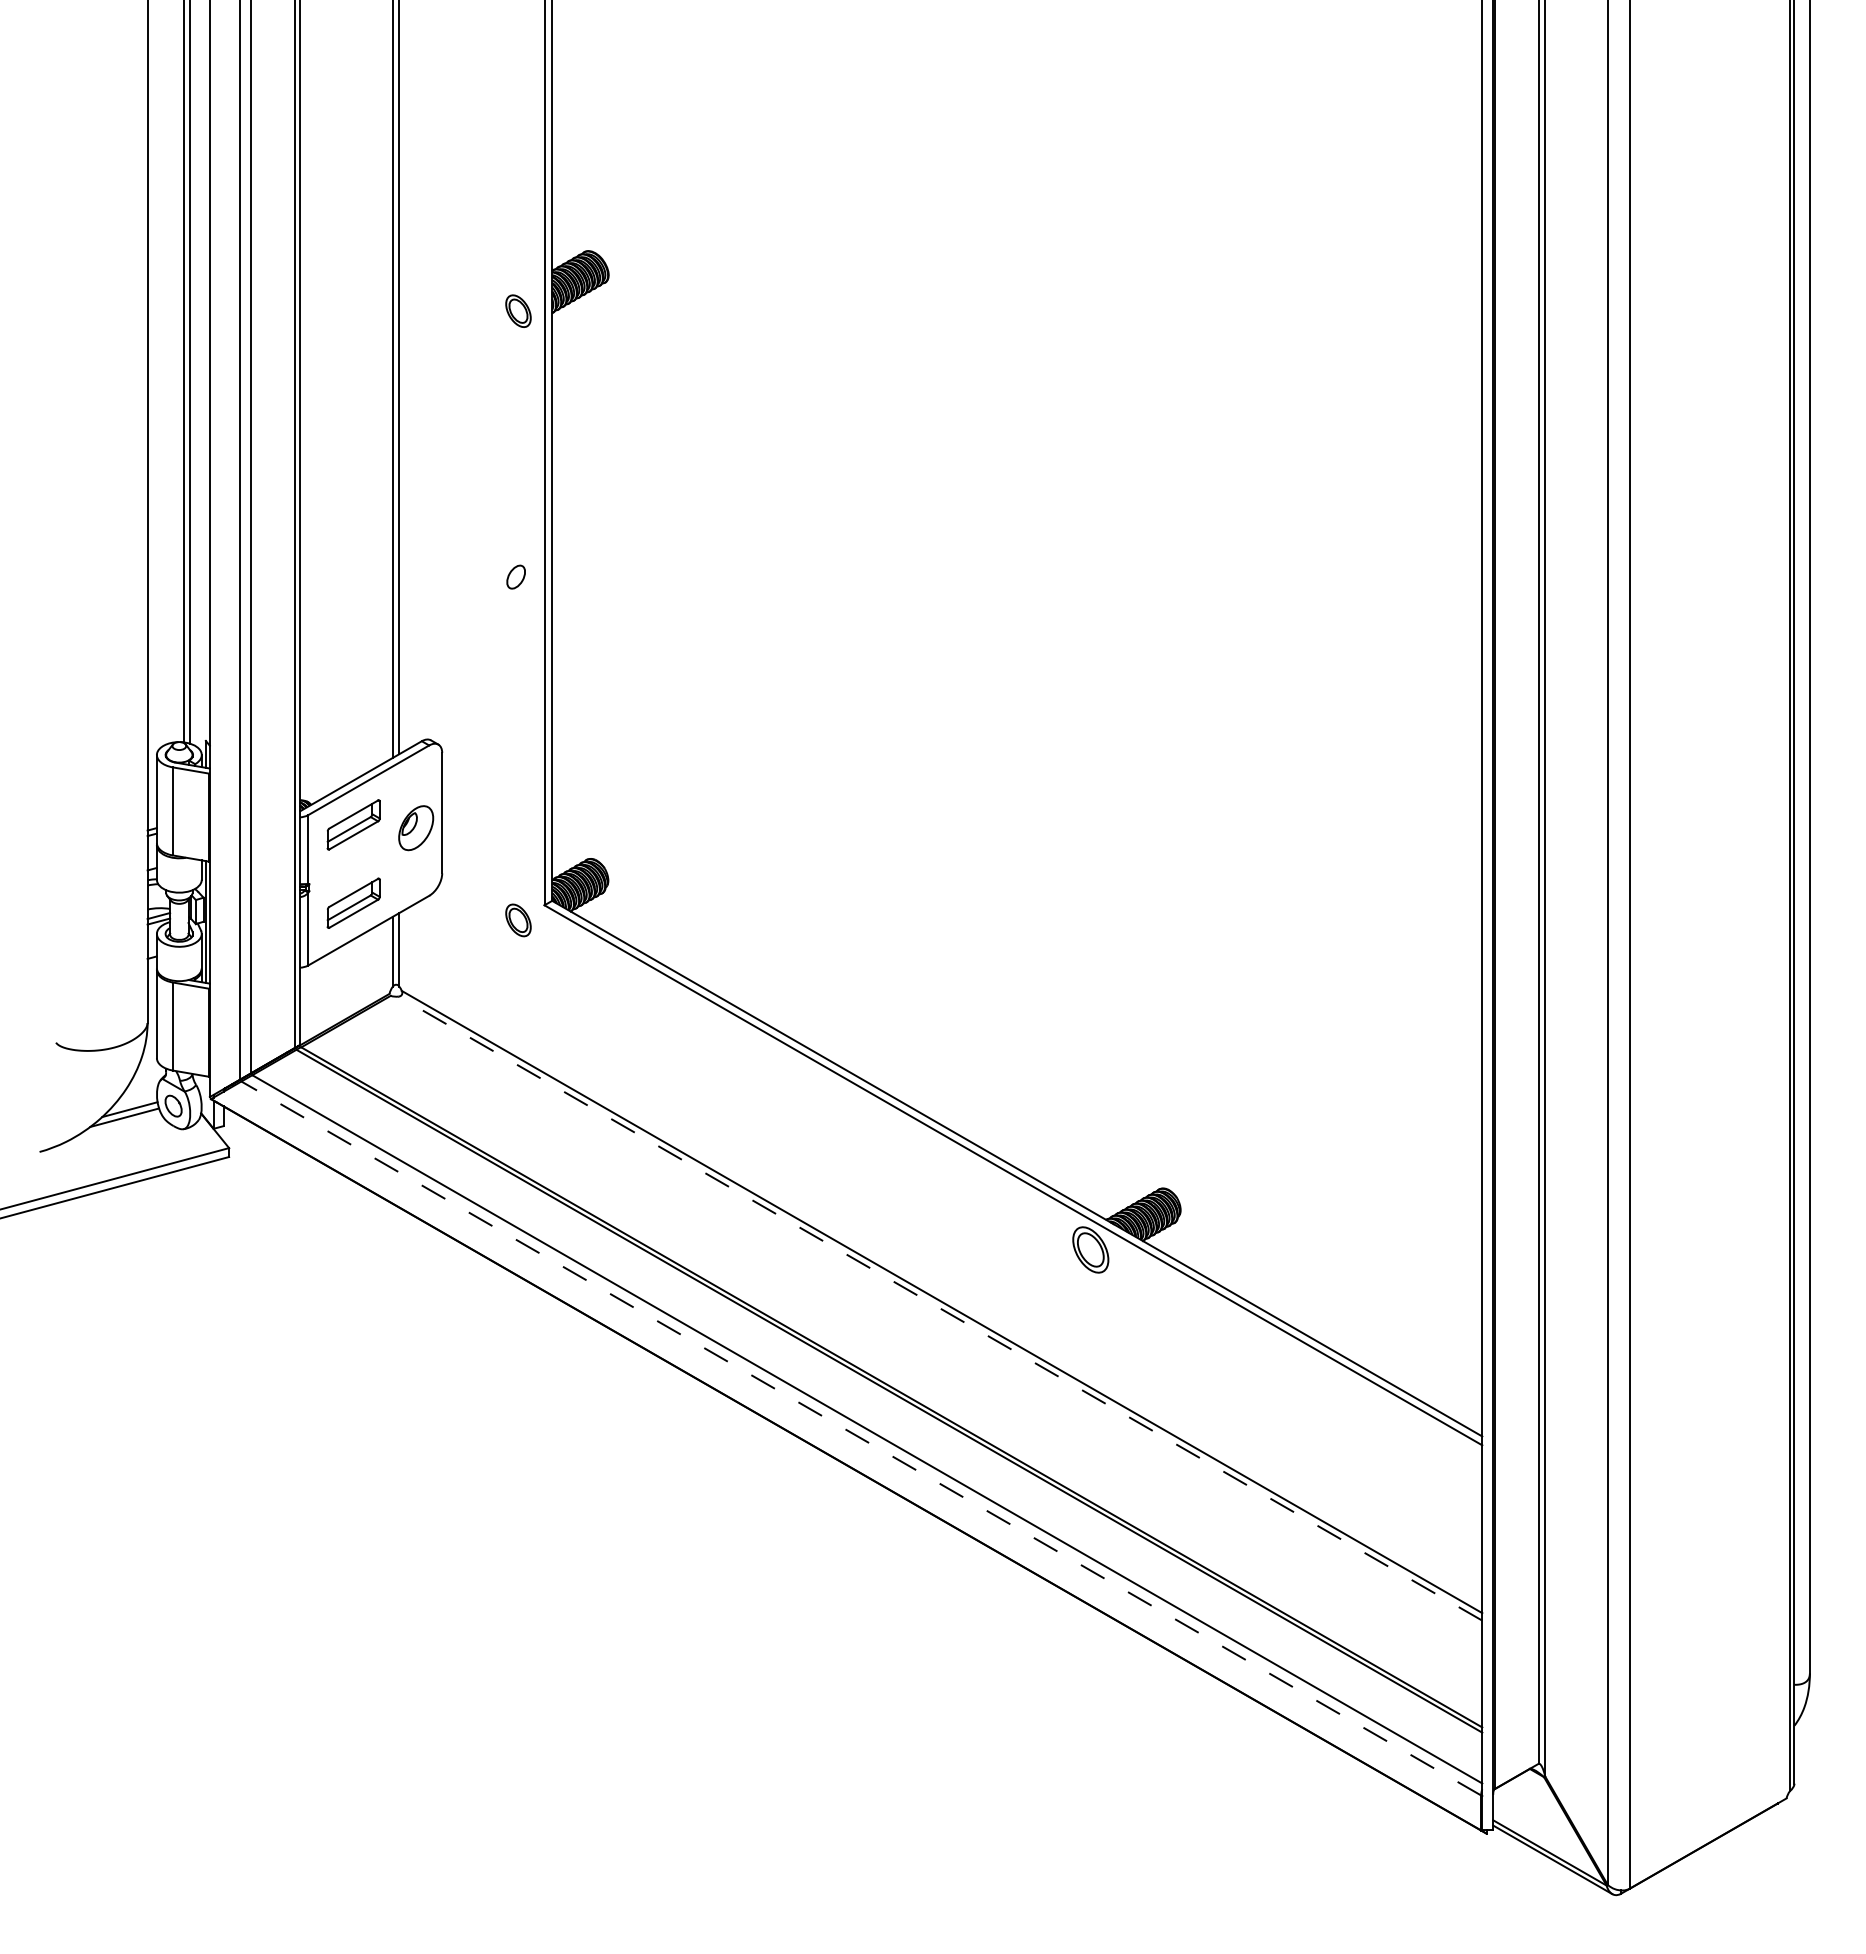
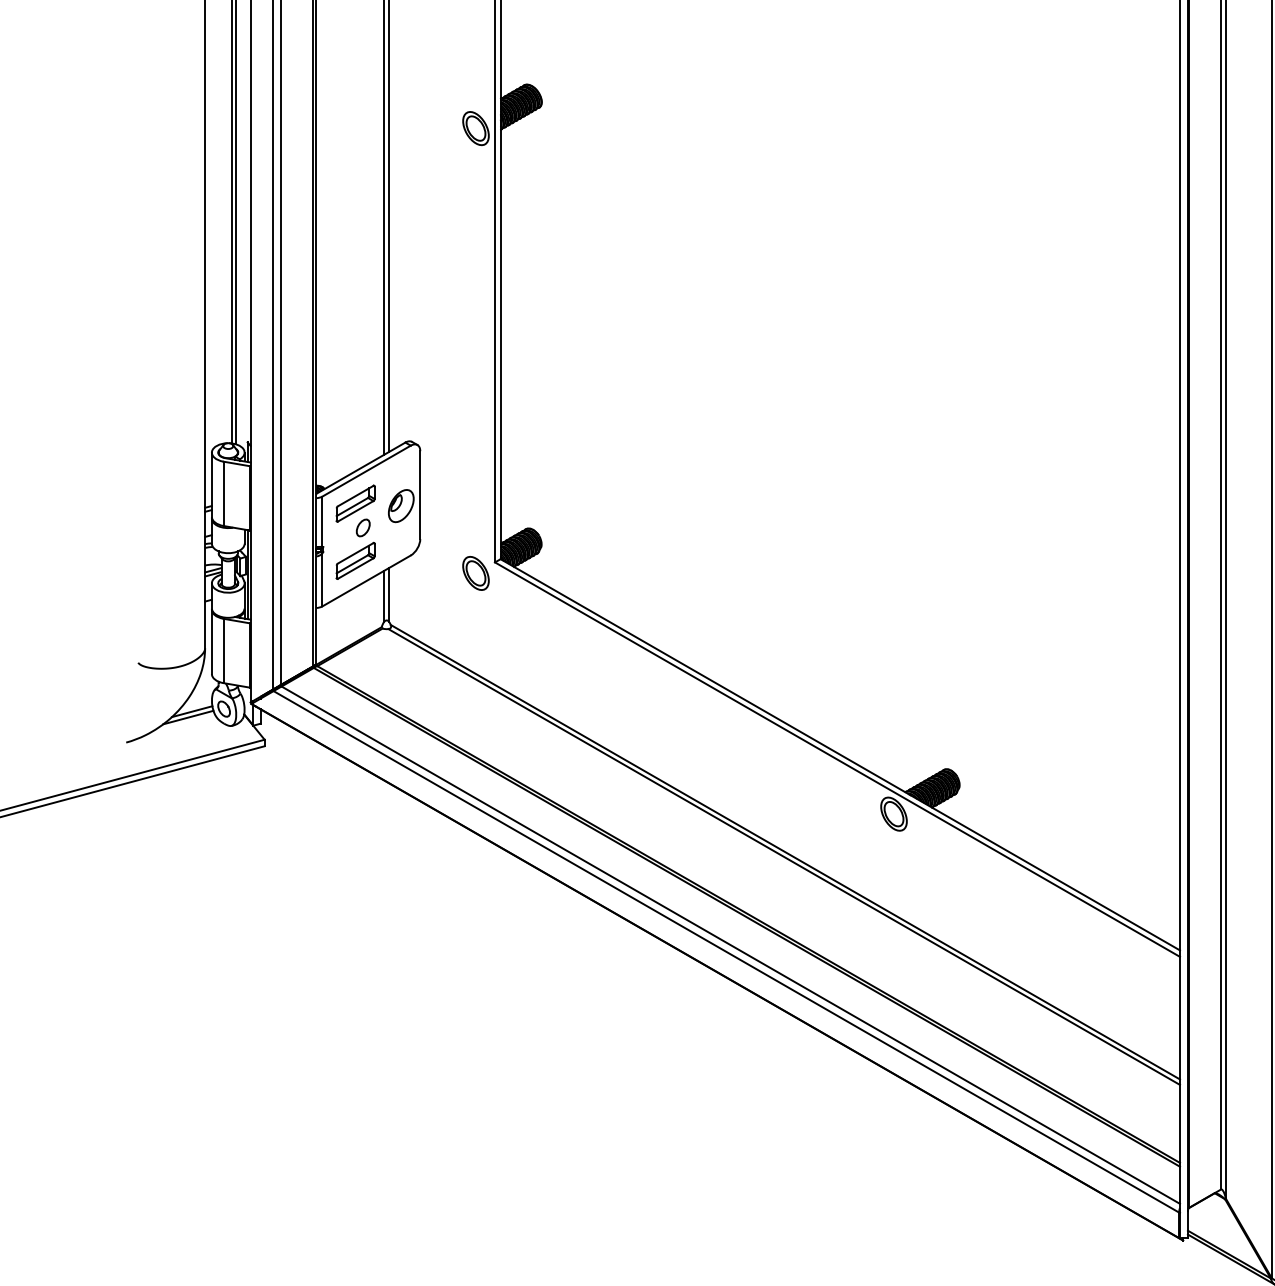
part: (518, 310) -> (476, 127), size x1.43
part: (515, 576) -> (362, 527), moved
part: (518, 920) -> (476, 573), size x1.43
line: (940, 1308) -> (784, 856), dashed -> solid
line: (860, 1438) -> (725, 951), dashed -> solid

